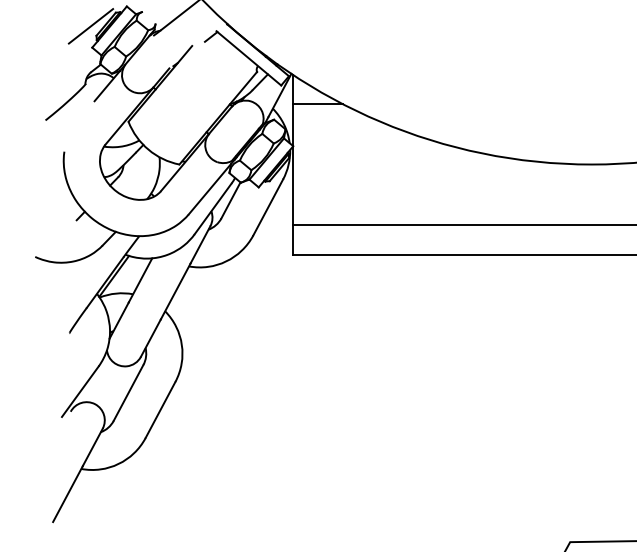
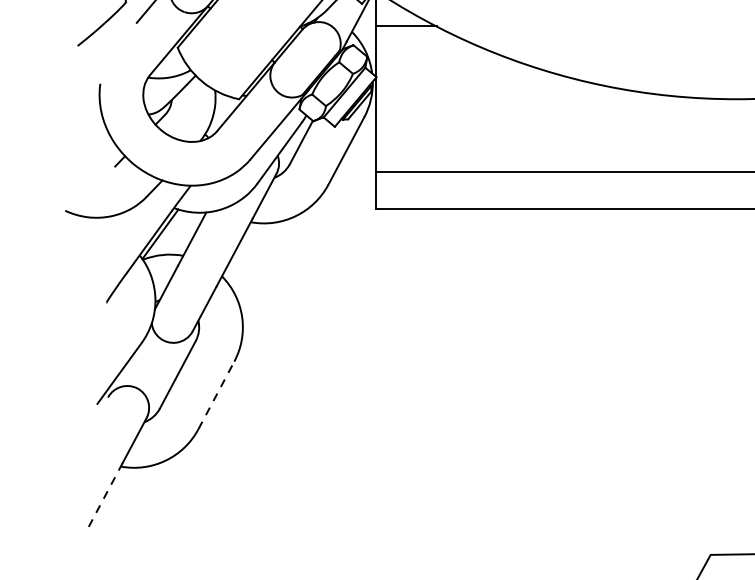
line: (160, 409) -> (216, 394), solid -> dashed
line: (67, 494) -> (104, 497), solid -> dashed

